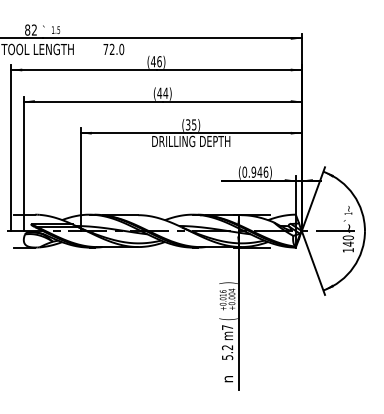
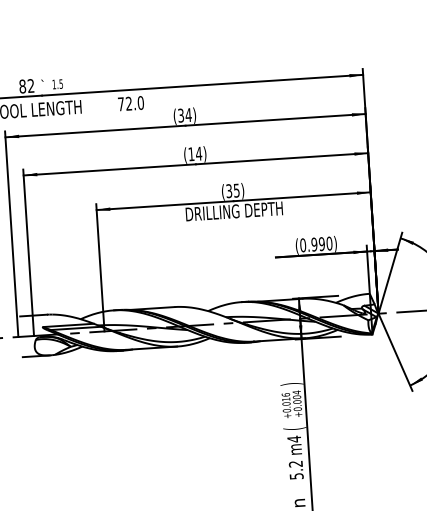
text: (155, 61) -> (183, 115), (46) -> (34)
text: (159, 92) -> (191, 153), (44) -> (14)
text: (262, 171) -> (325, 242), (0.946) -> (0.990)
text: (227, 327) -> (294, 439), m7 -> m4

